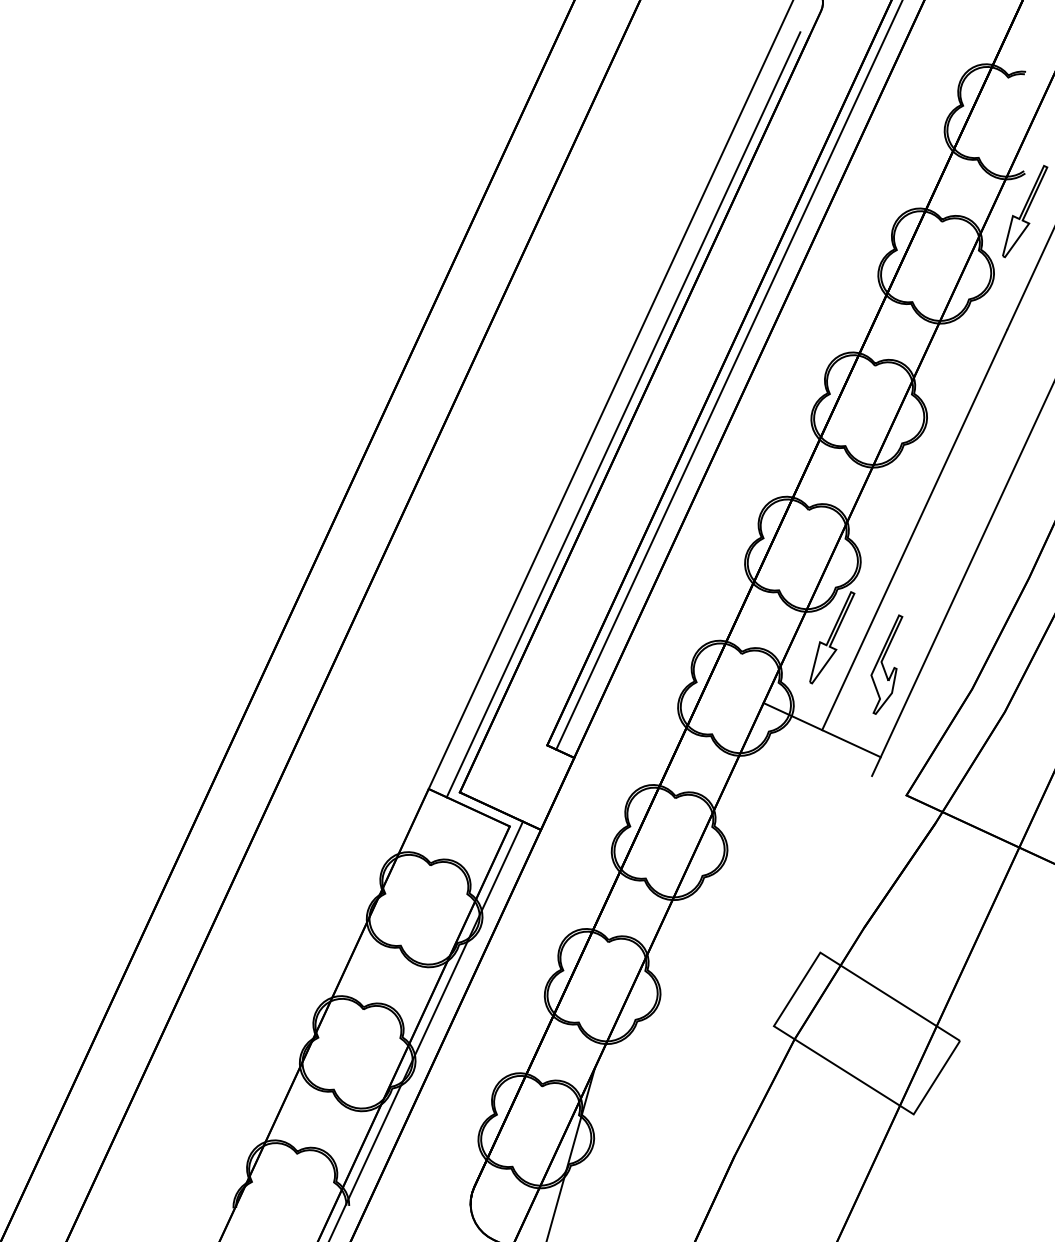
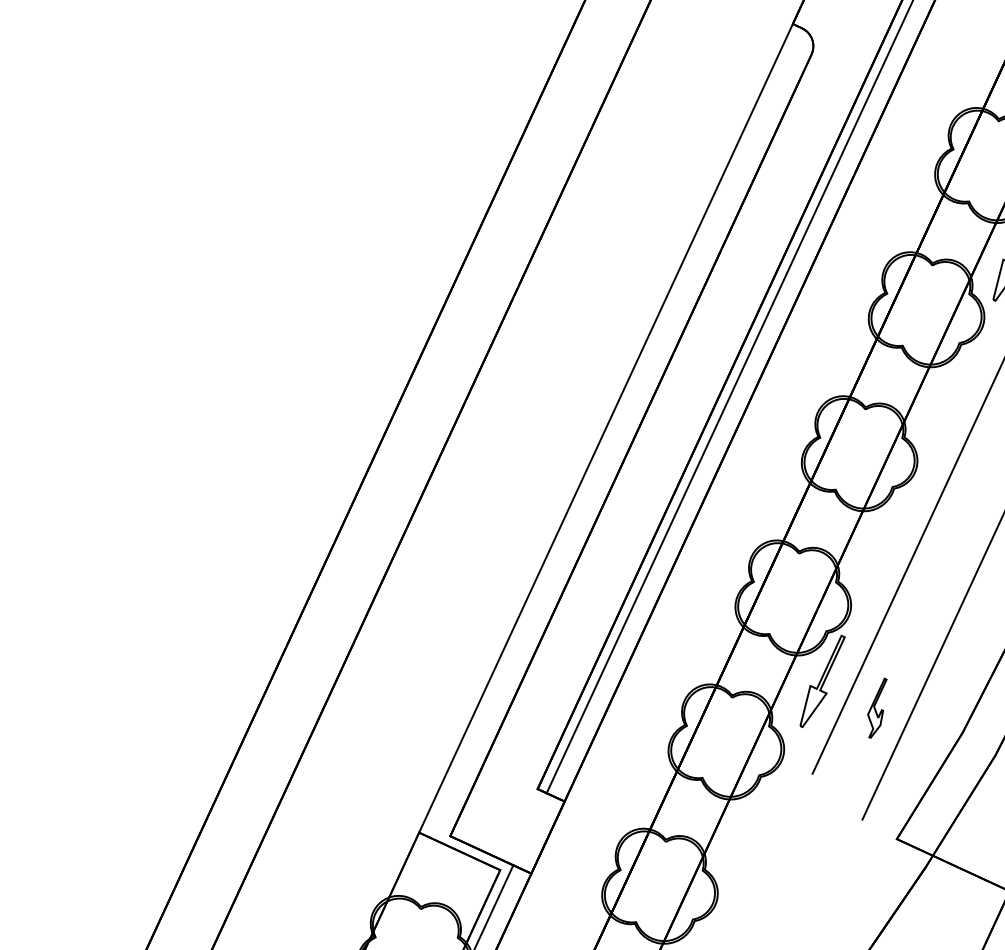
line: (623, 414) -> (613, 458), removed
part: (886, 664) -> (876, 708), size x0.6
line: (821, 730) -> (811, 774), removed

